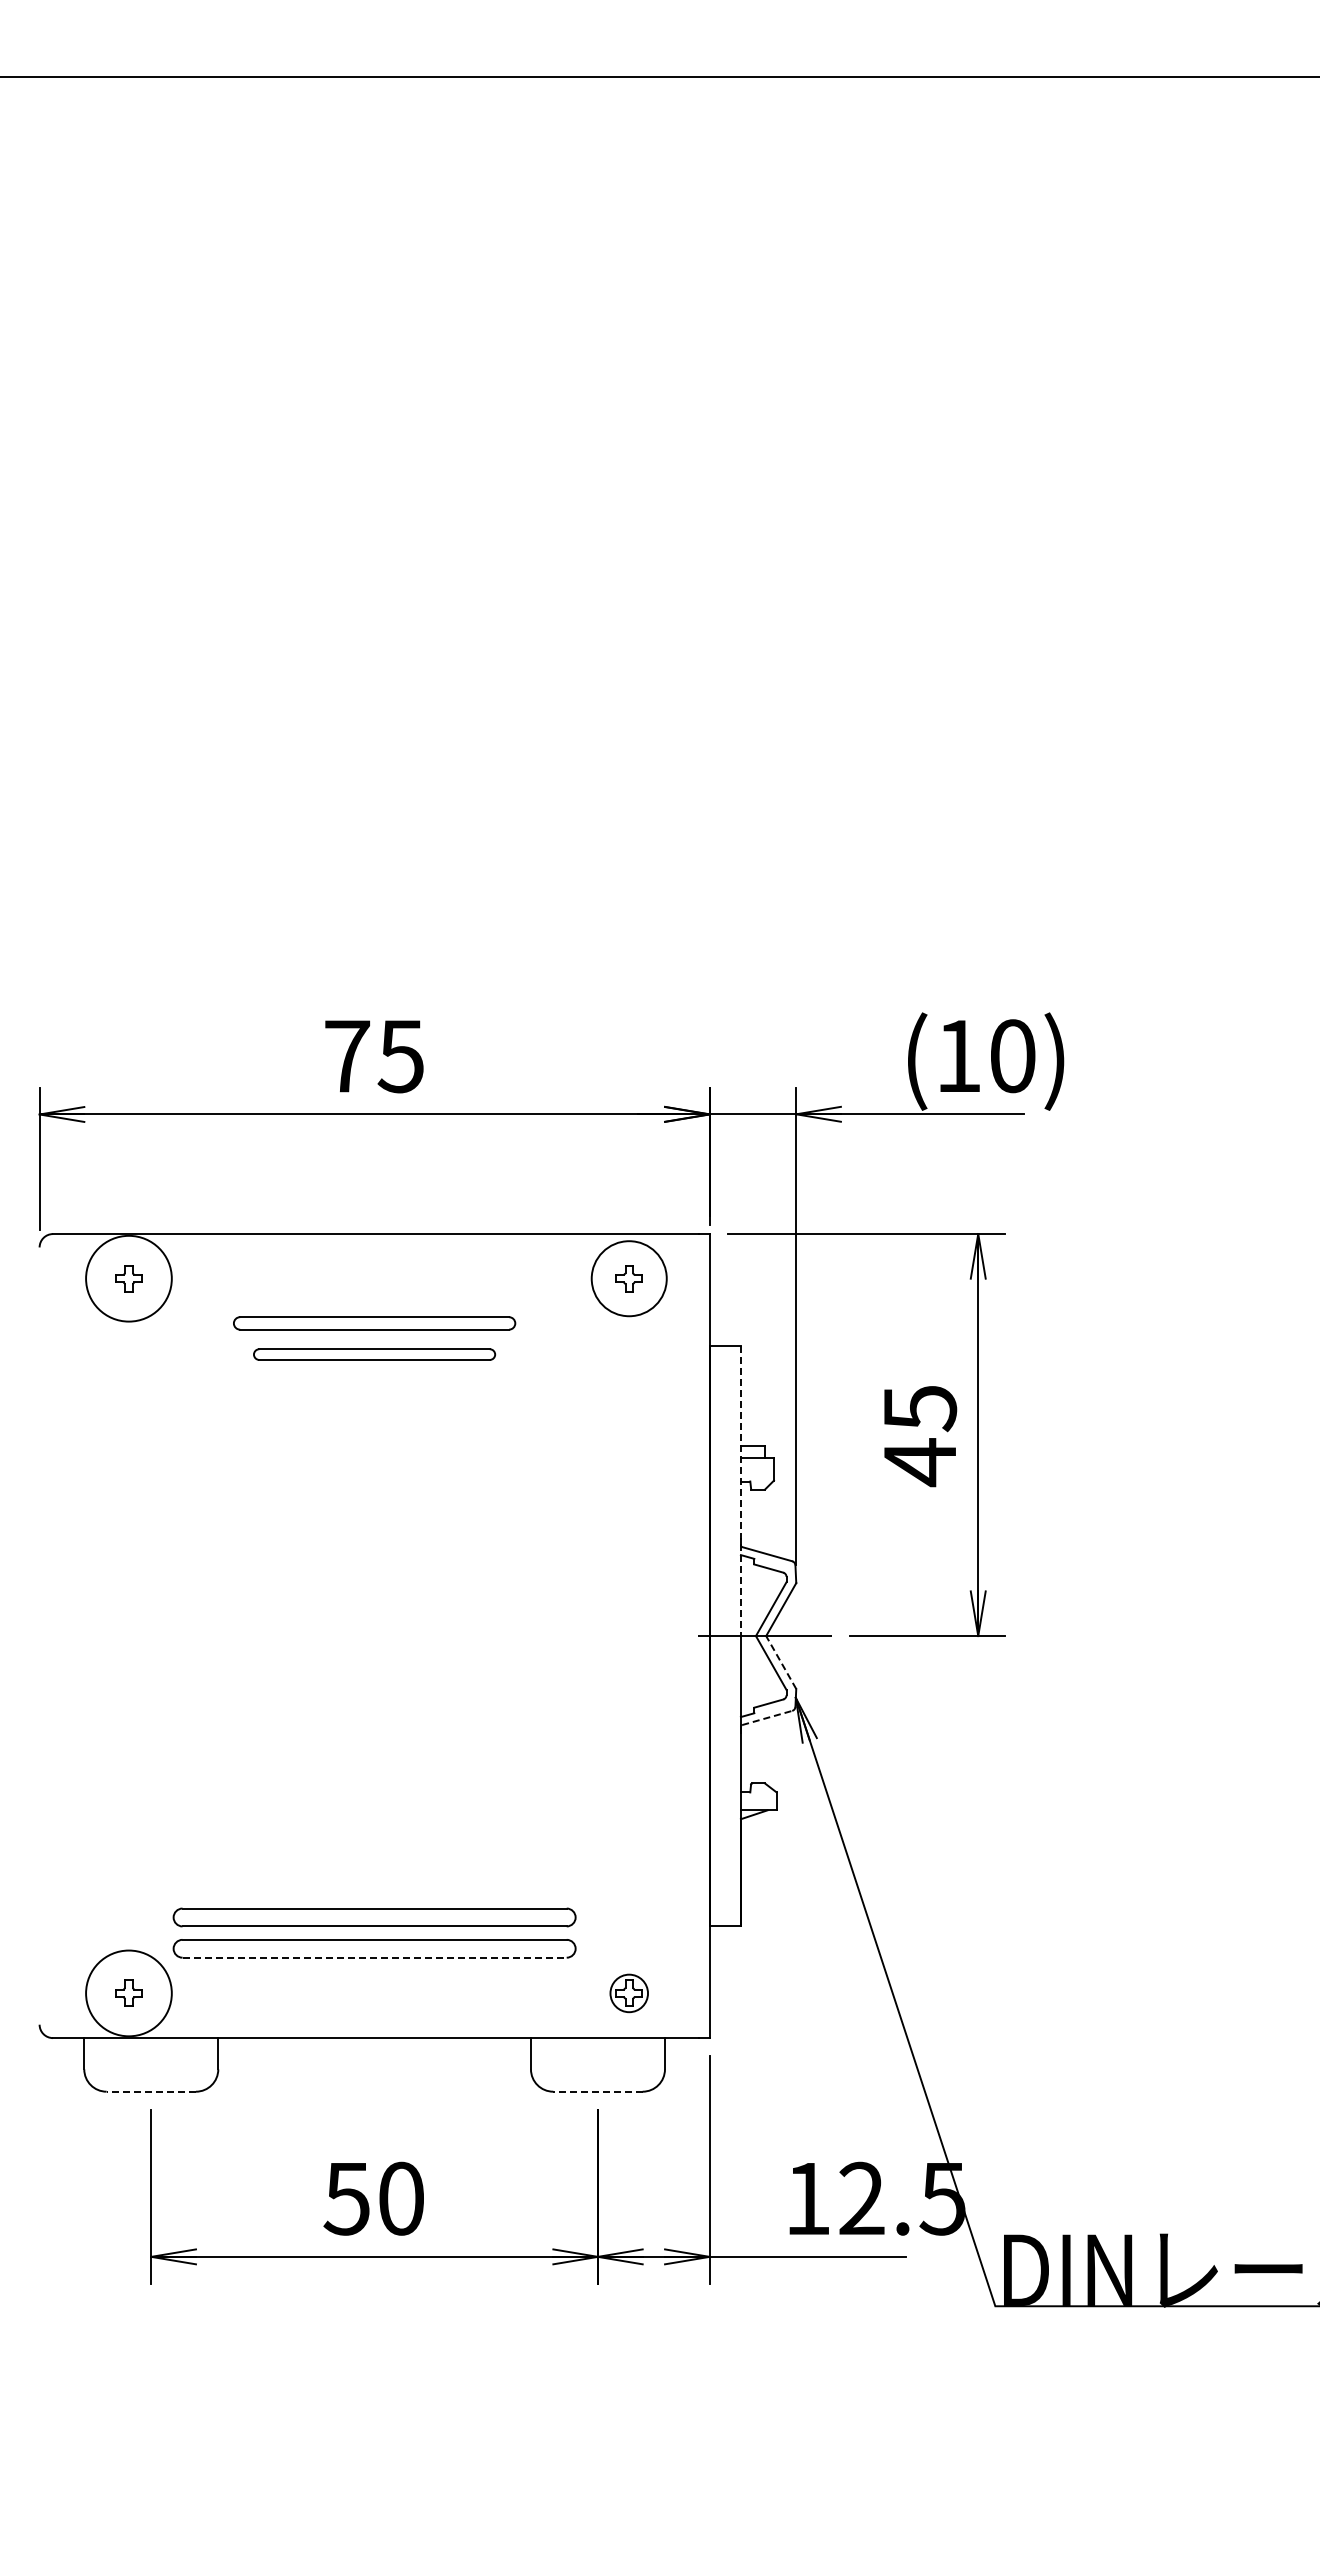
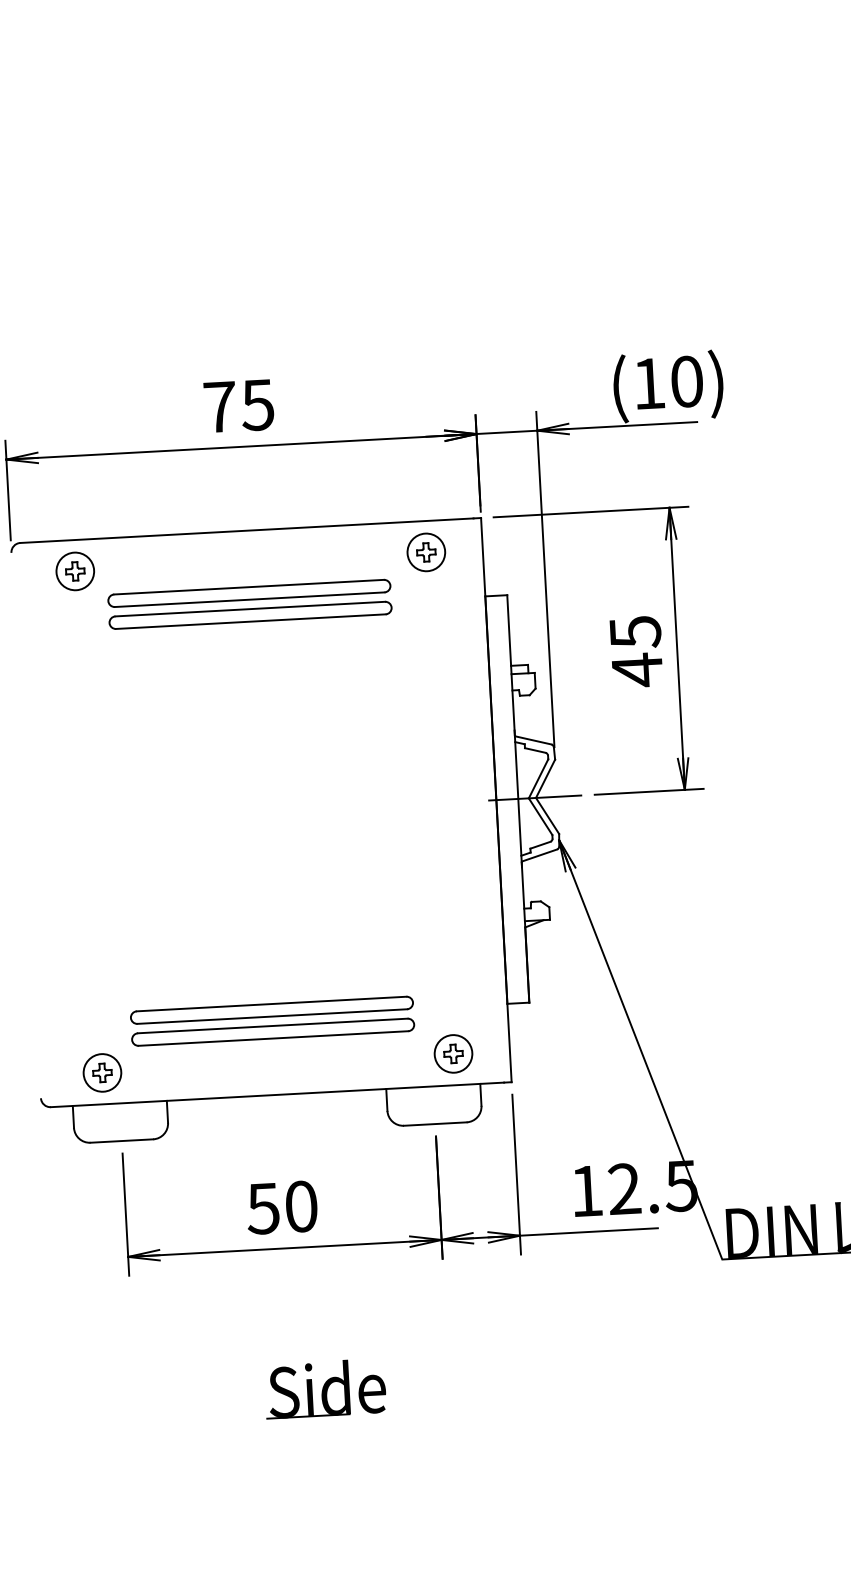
circle: (128, 1278) -> (74, 571), size x0.62
circle: (629, 1278) -> (426, 552), size x0.71
part: (374, 1323) -> (249, 593), size x1.43
part: (374, 1354) -> (250, 615), size x1.67
line: (740, 1491) -> (512, 697), dashed -> solid
line: (780, 1662) -> (547, 815), dashed -> solid
line: (767, 1717) -> (540, 855), dashed -> solid
line: (375, 1957) -> (274, 1038), dashed -> solid
circle: (128, 1993) -> (102, 1072), size x0.62
circle: (629, 1993) -> (453, 1053), size x1.43
line: (151, 2091) -> (122, 1140), dashed -> solid
line: (597, 2091) -> (434, 1123), dashed -> solid
part: (421, 2458) -> (325, 1388), added

